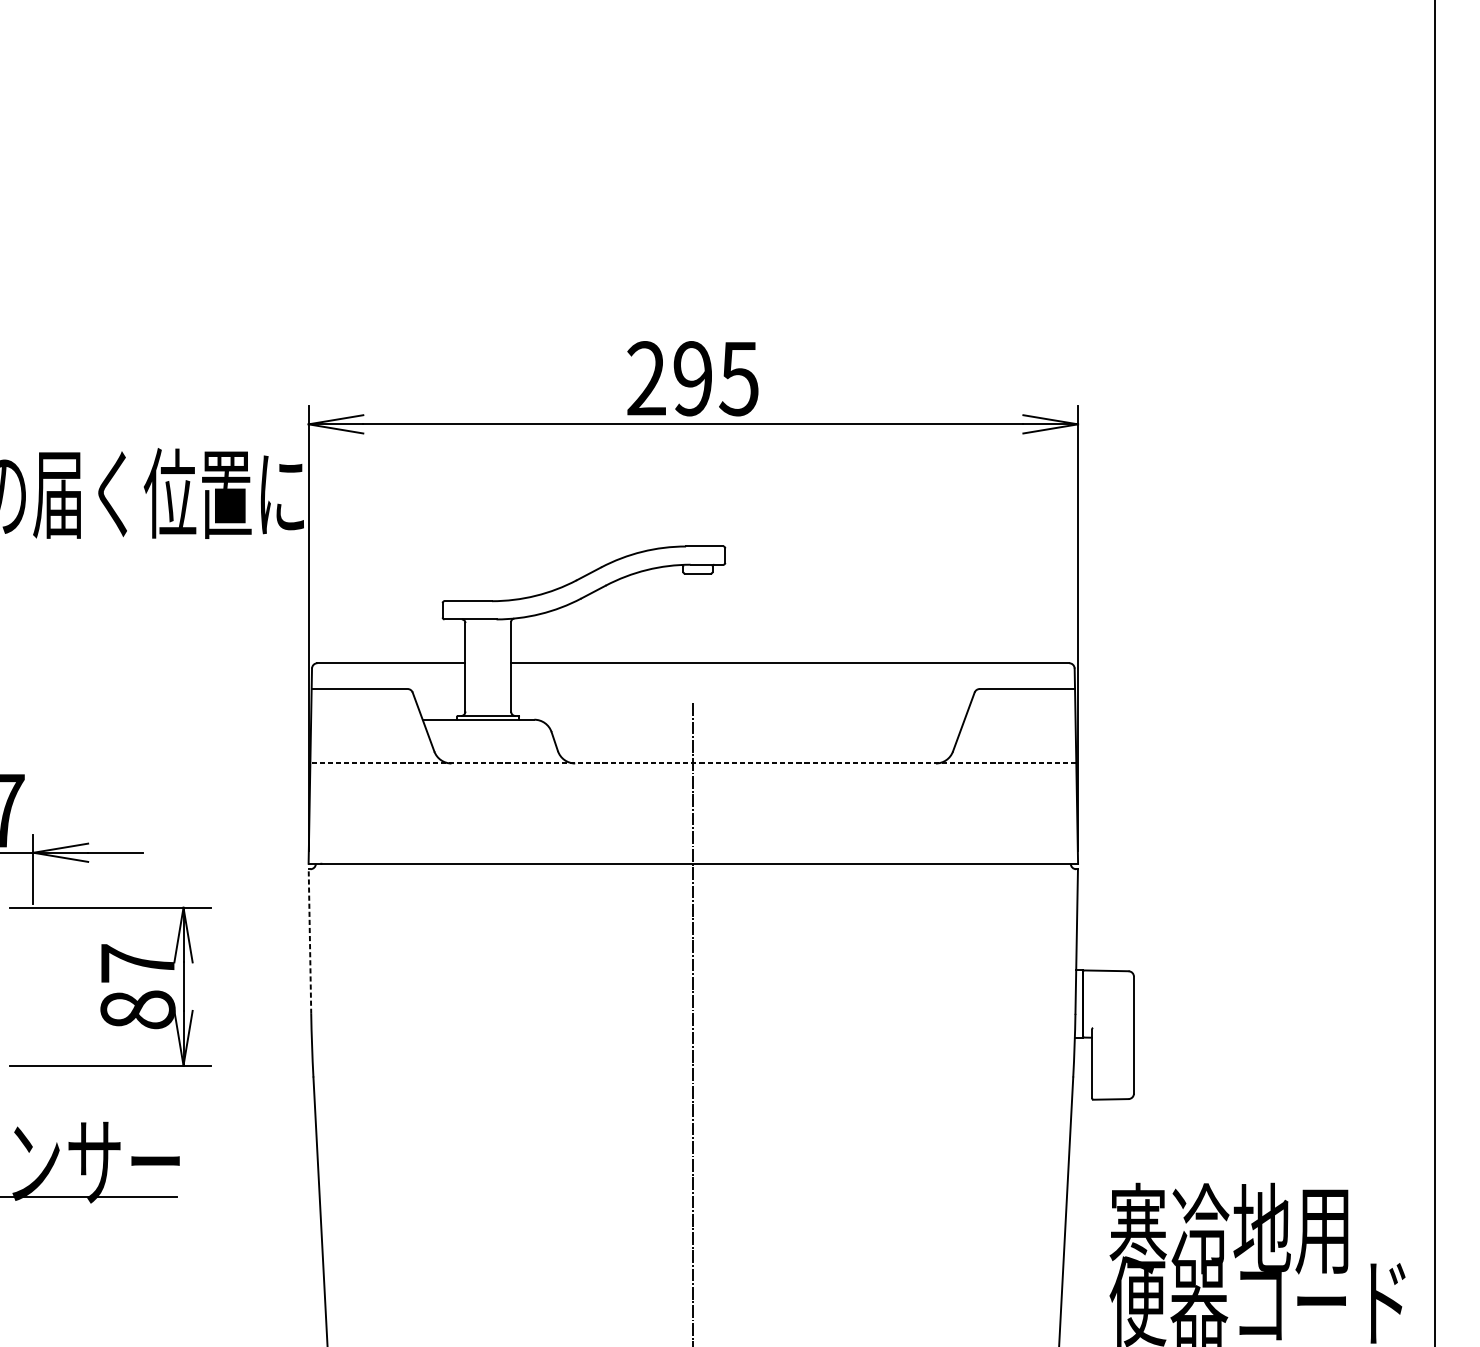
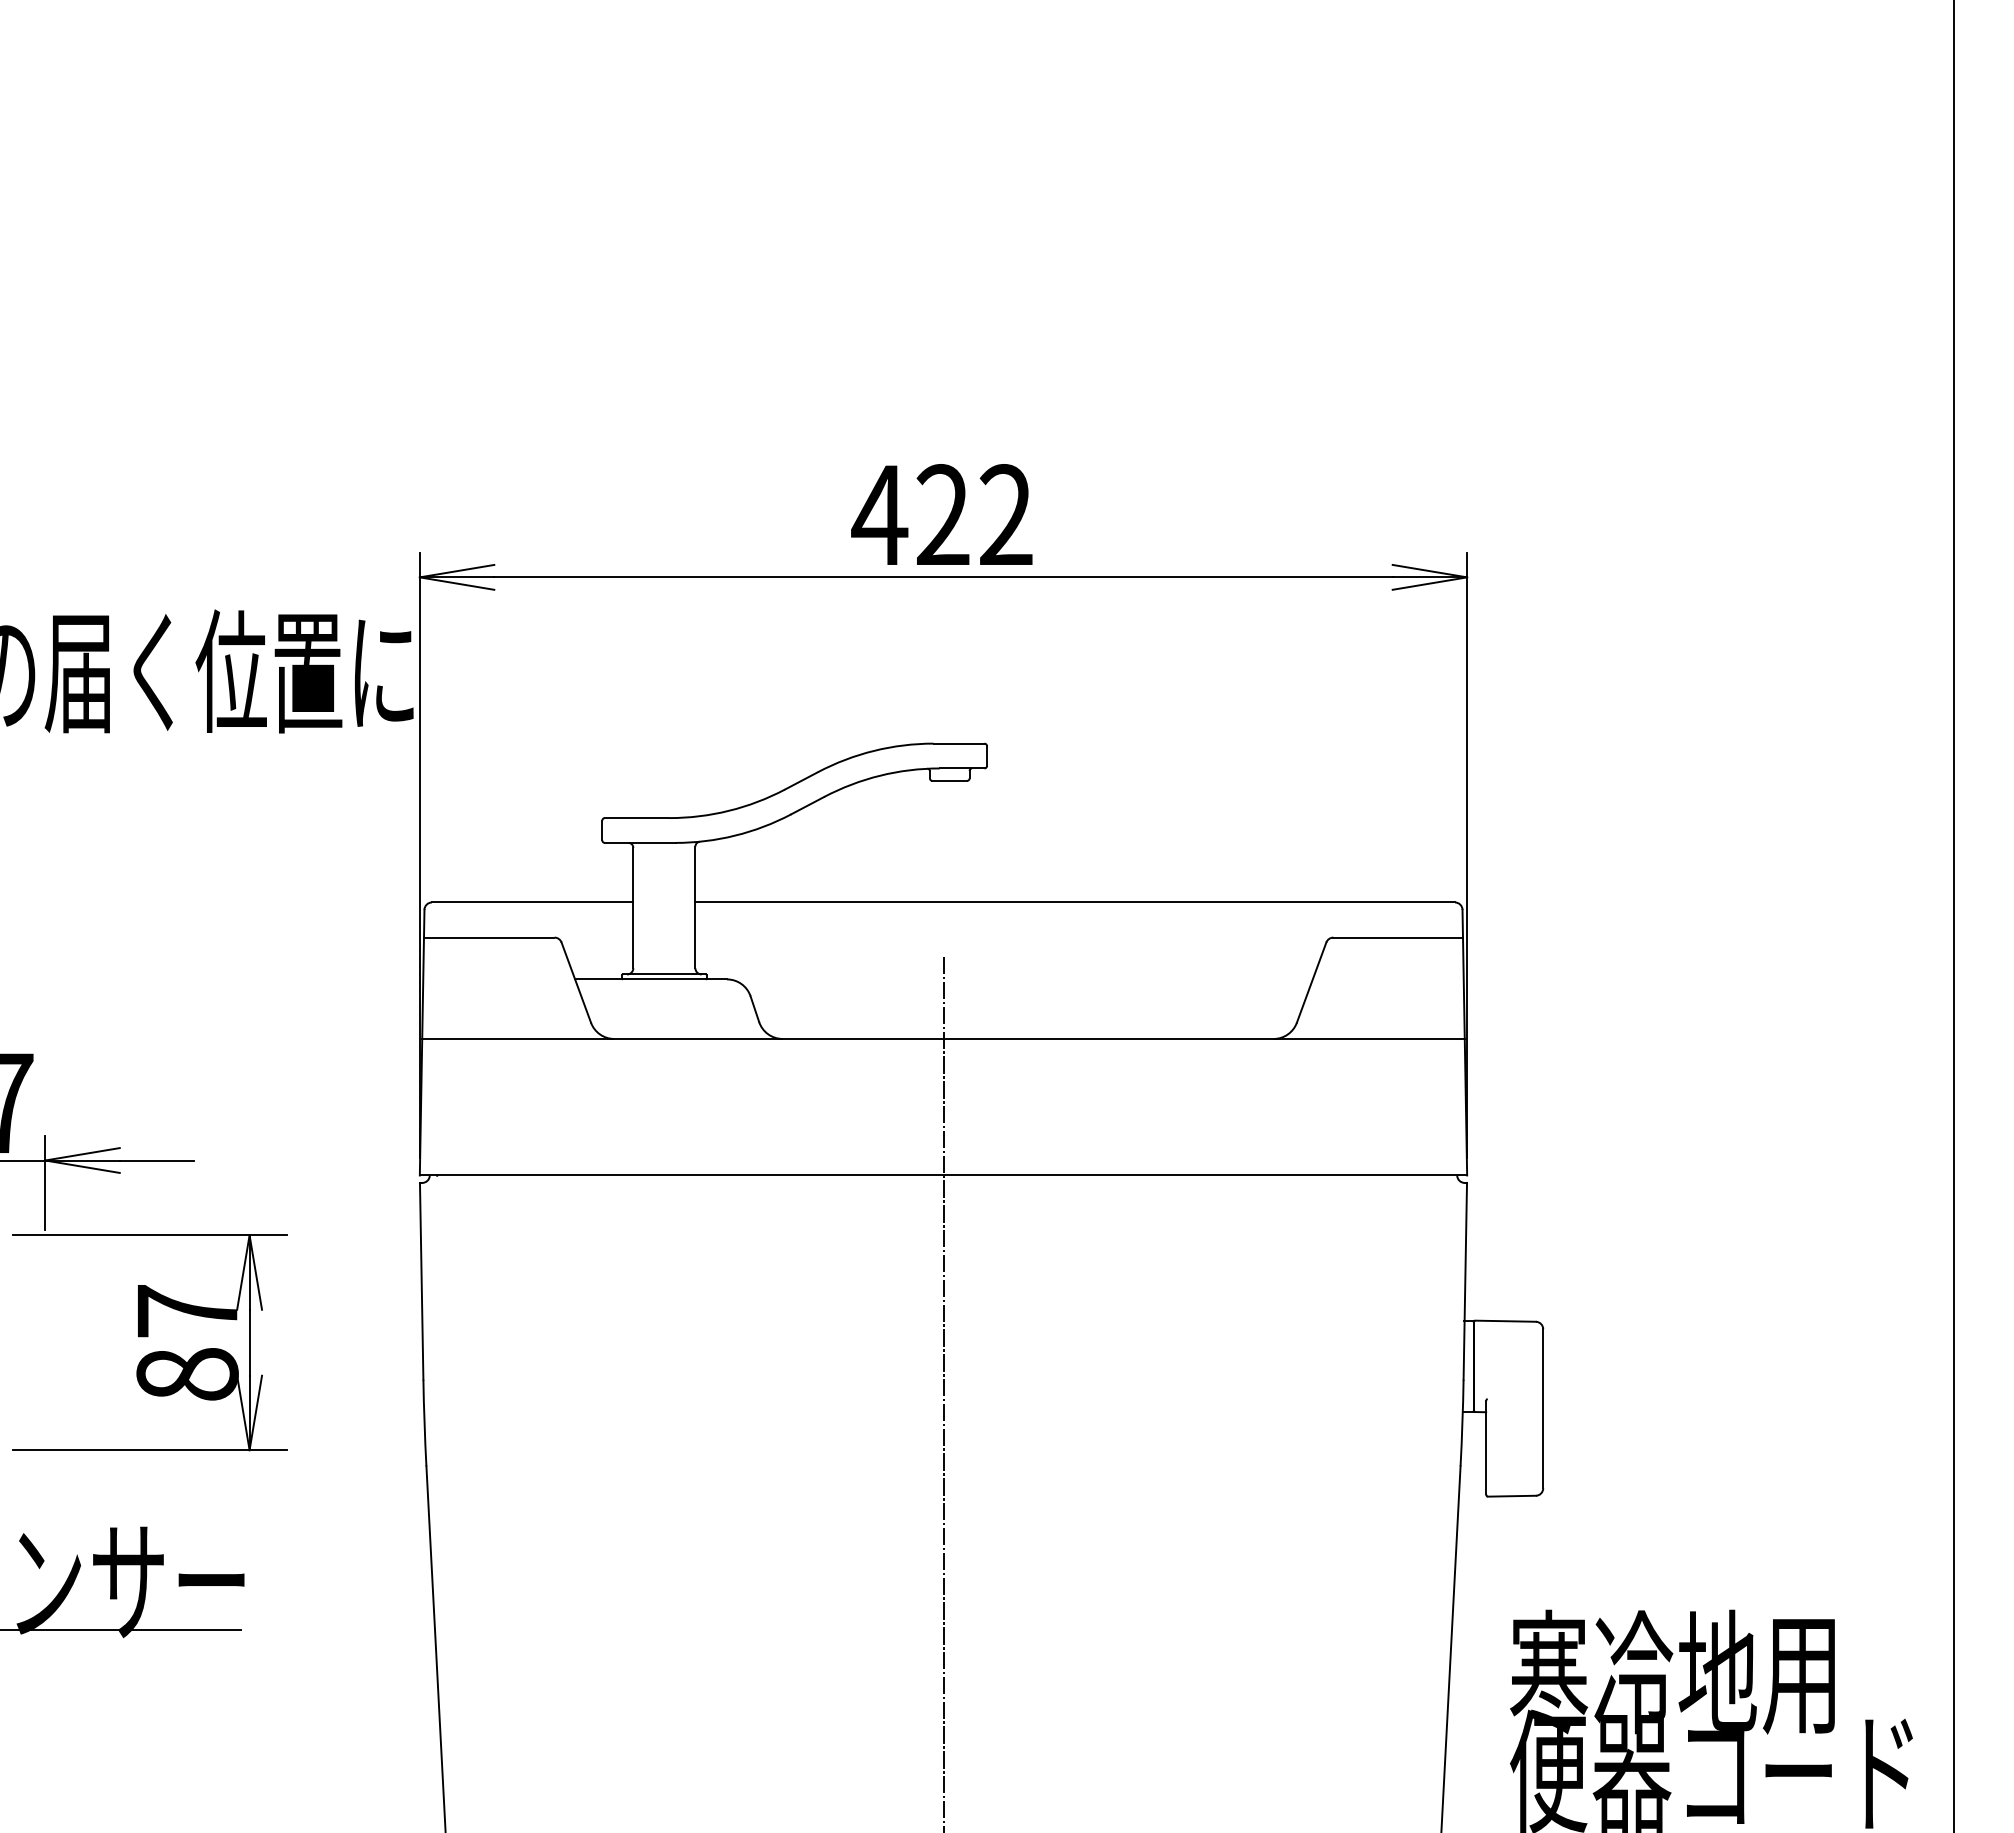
text: (691, 378) -> (941, 515), 295 -> 422
line: (693, 763) -> (943, 1038), dashed -> solid
line: (309, 940) -> (421, 1280), dashed -> solid

